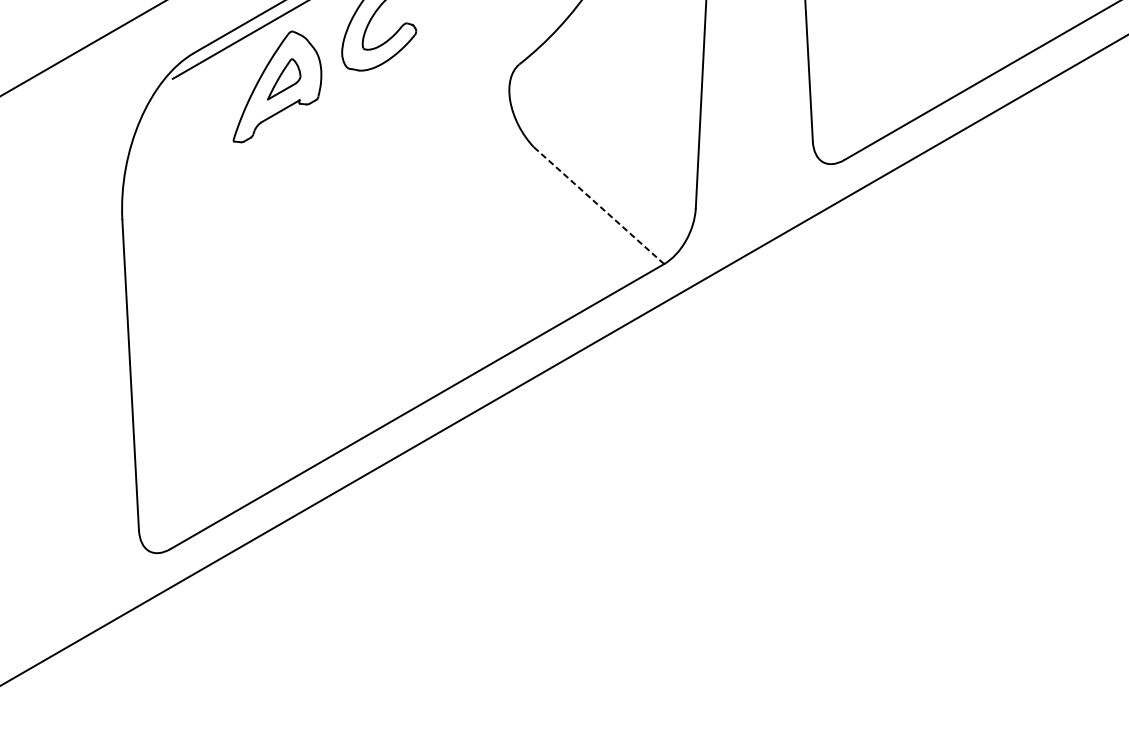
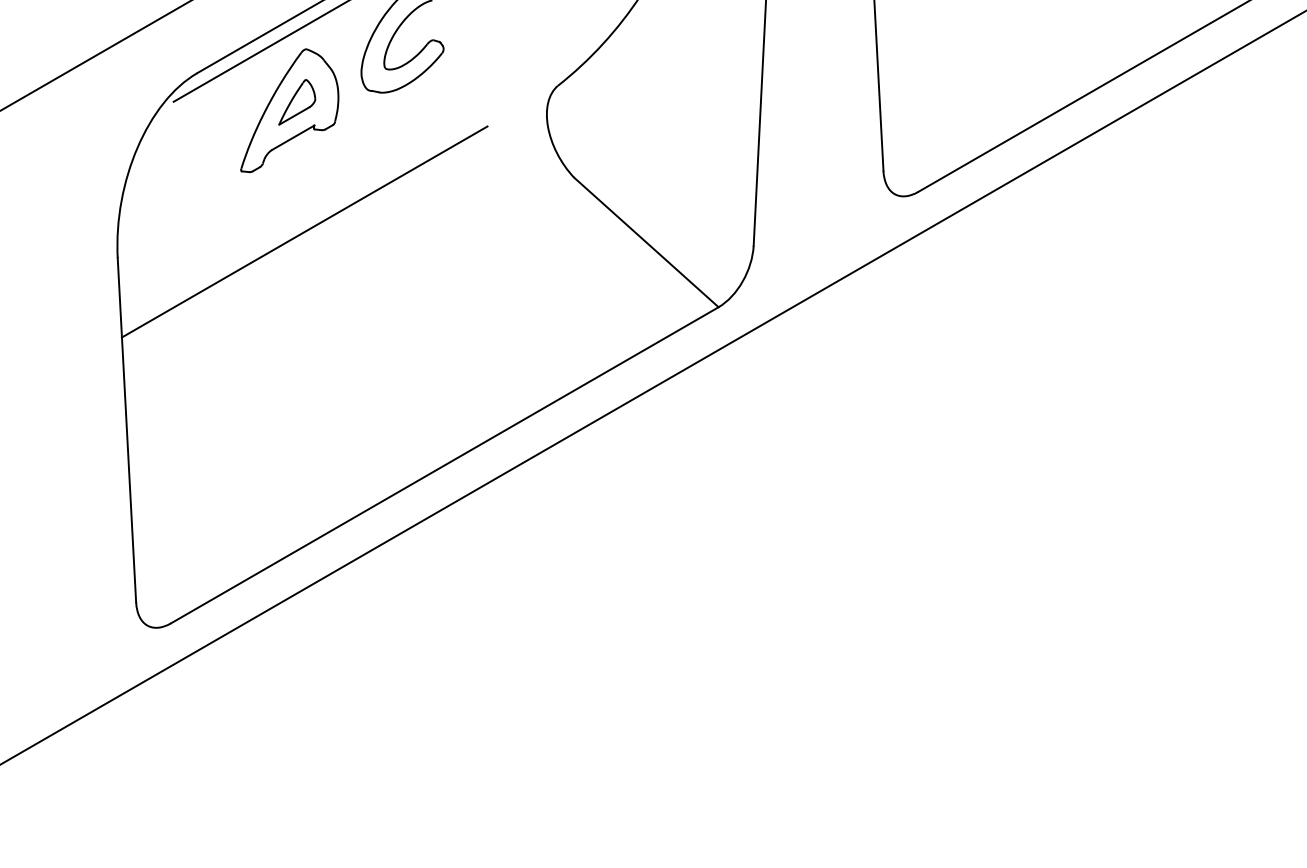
line: (290, 195) -> (304, 231), added
line: (599, 205) -> (646, 242), dashed -> solid

